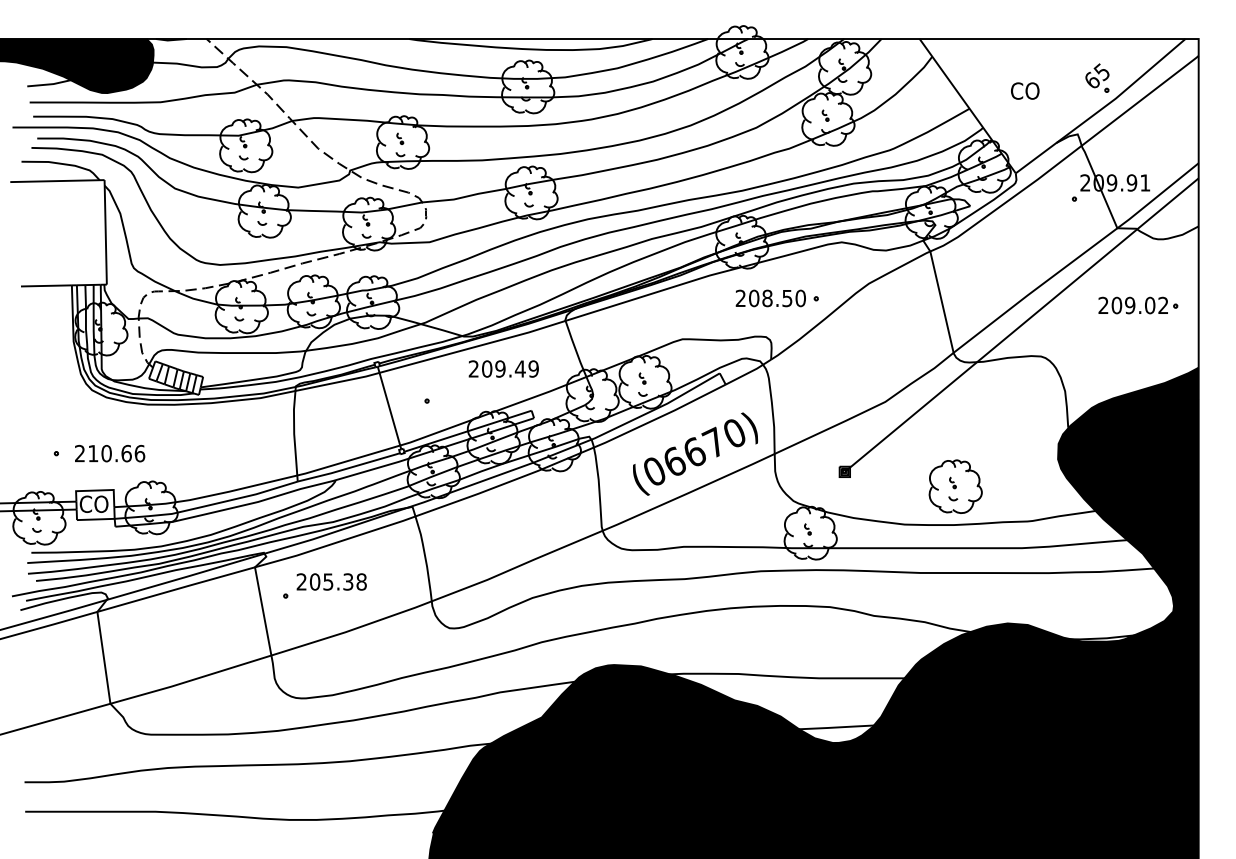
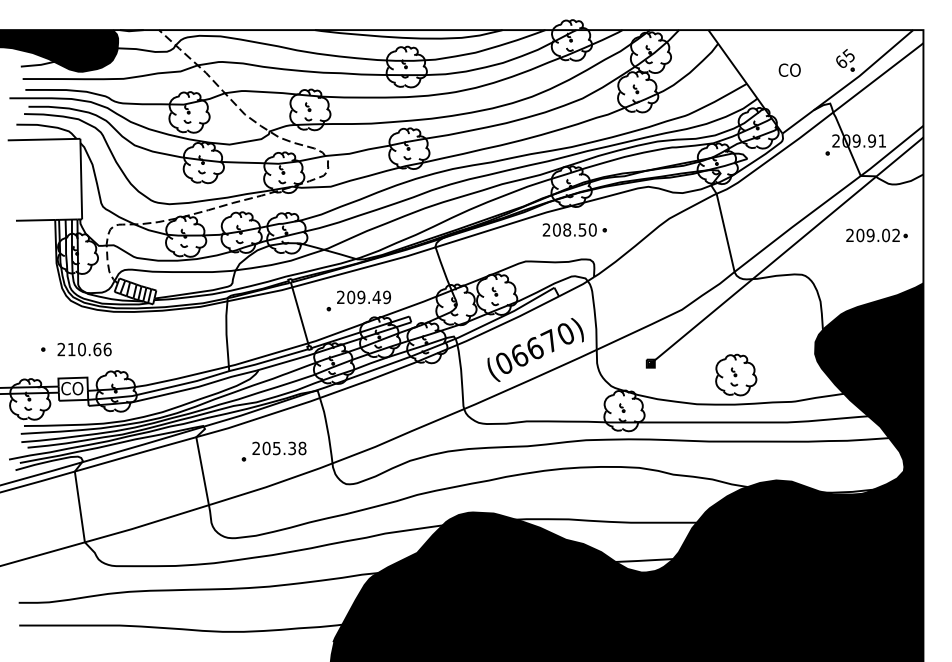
part: (776, 297) -> (574, 229), moved
text: (503, 369) -> (363, 297), moved
part: (324, 585) -> (273, 451), moved

